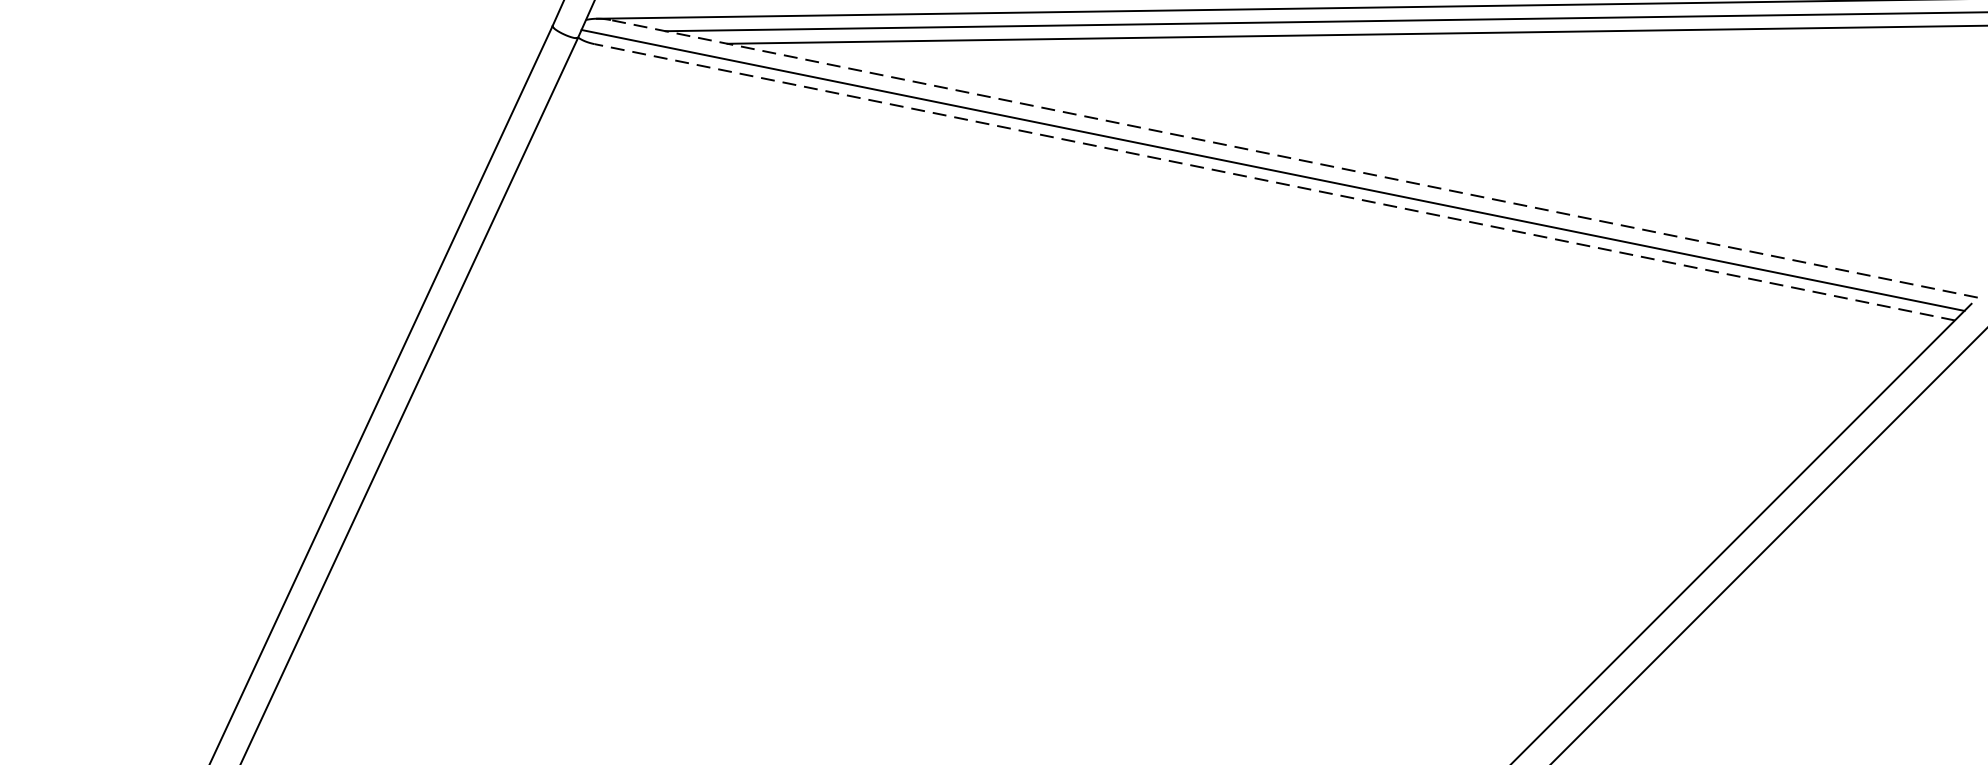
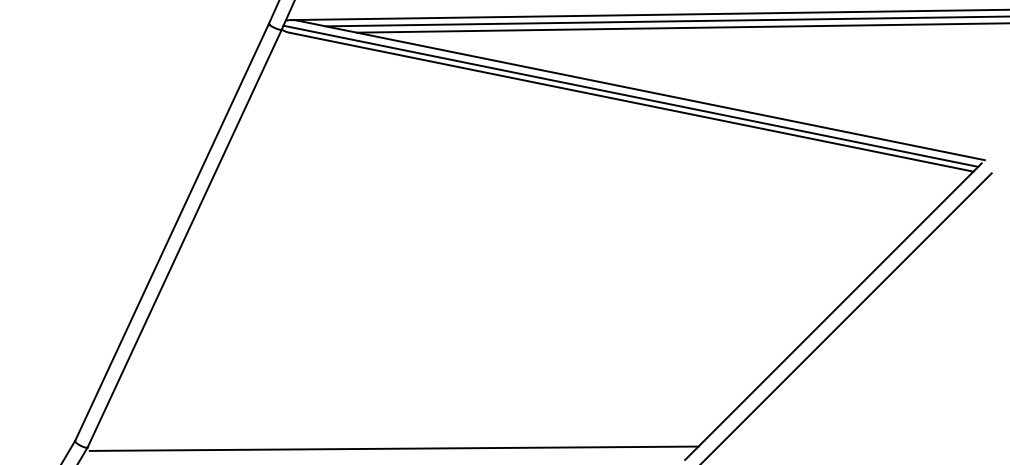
line: (1294, 158) -> (641, 90), dashed -> solid
line: (1274, 182) -> (631, 102), dashed -> solid

